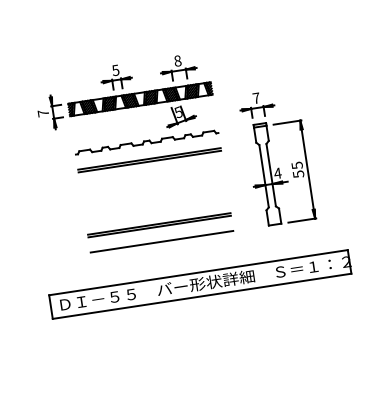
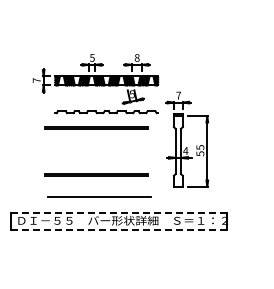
part: (125, 106) -> (95, 84), moved
line: (161, 241) -> (99, 196), moved
line: (198, 272) -> (119, 212), solid -> dashed
line: (202, 296) -> (119, 229), solid -> dashed

